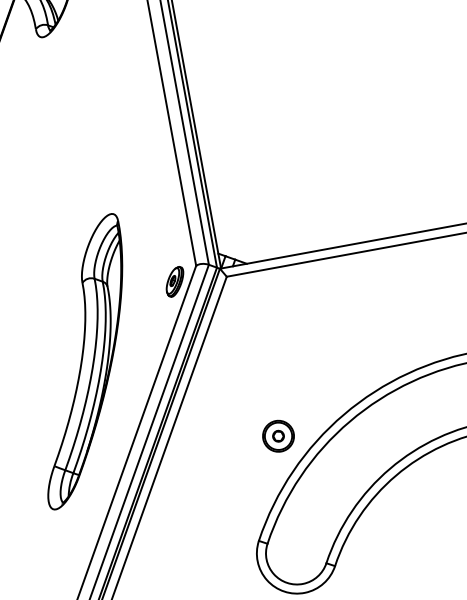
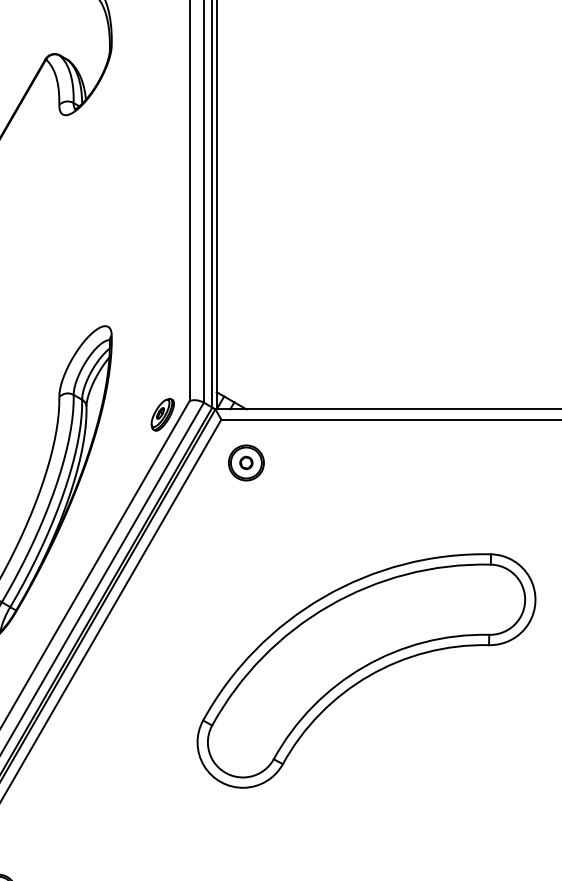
part: (278, 435) -> (246, 462), moved

